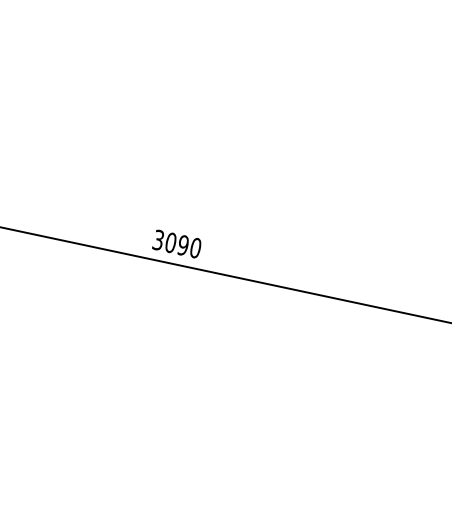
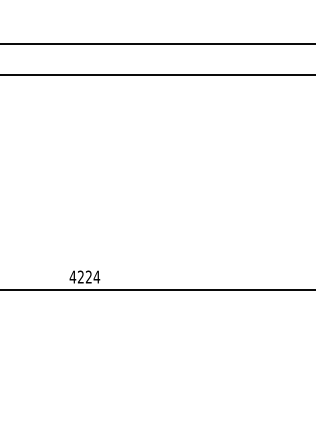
text: (176, 243) -> (84, 276), 3090 -> 4224

